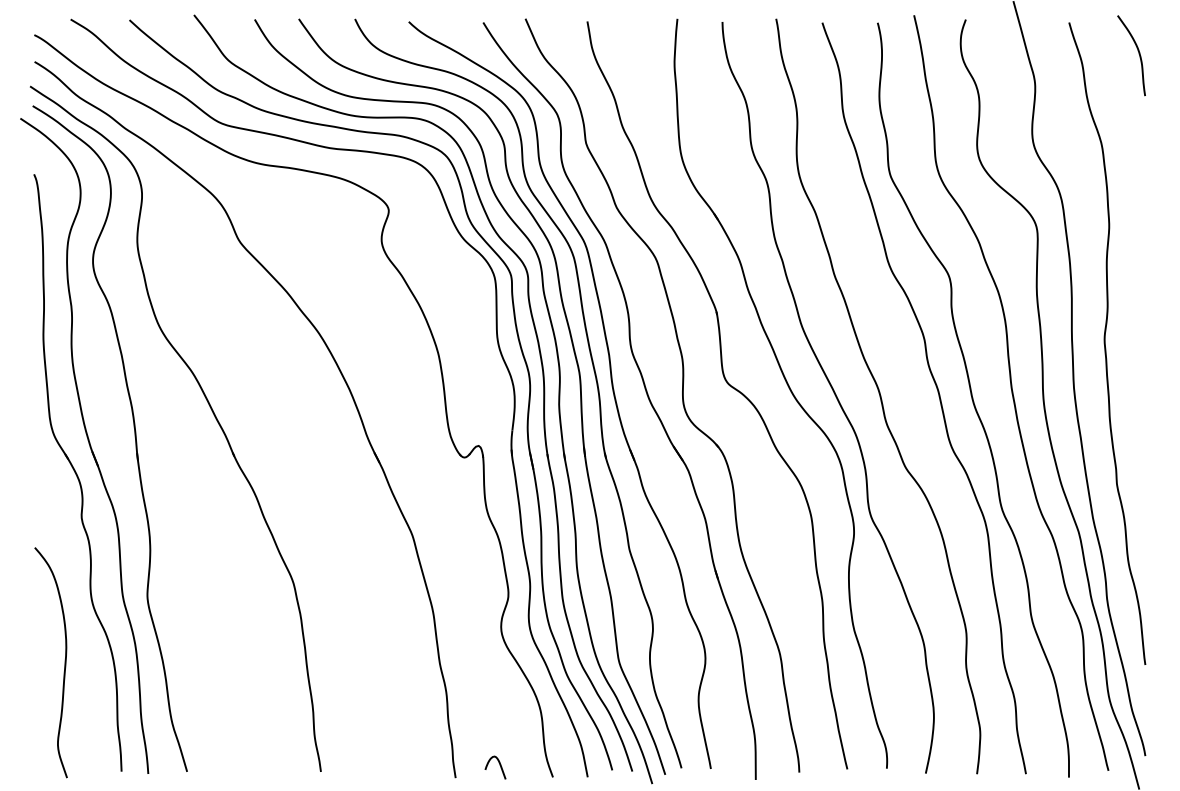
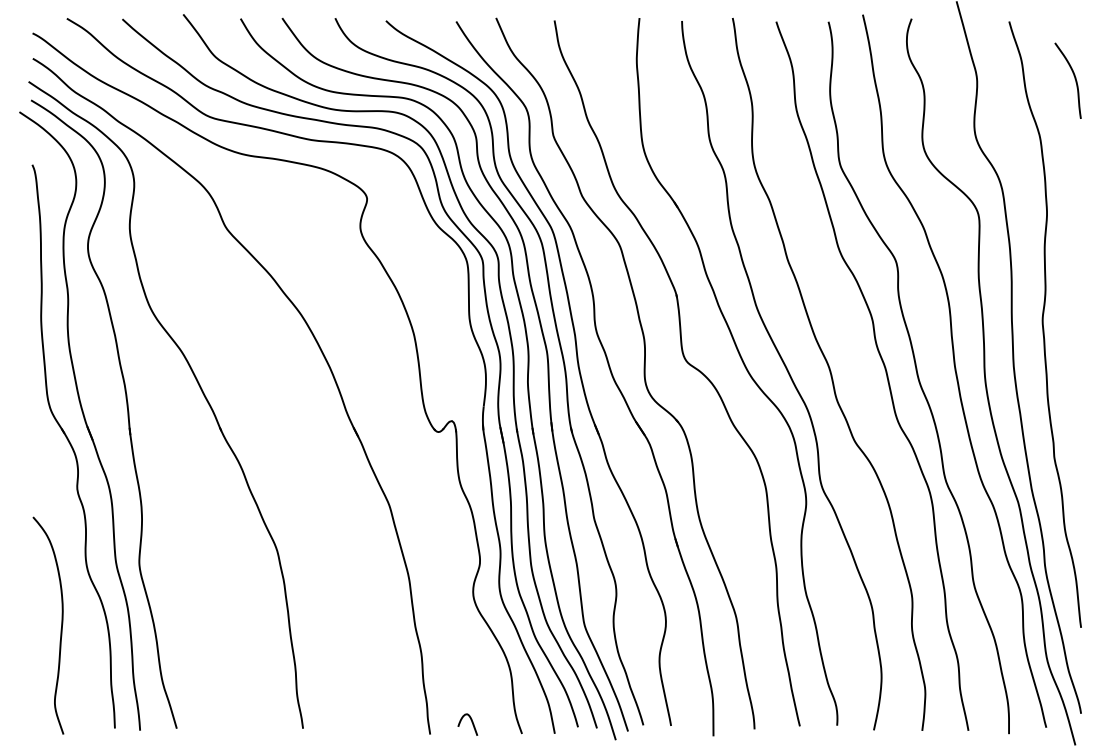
curve: (1138, 54) -> (1074, 79), moved

